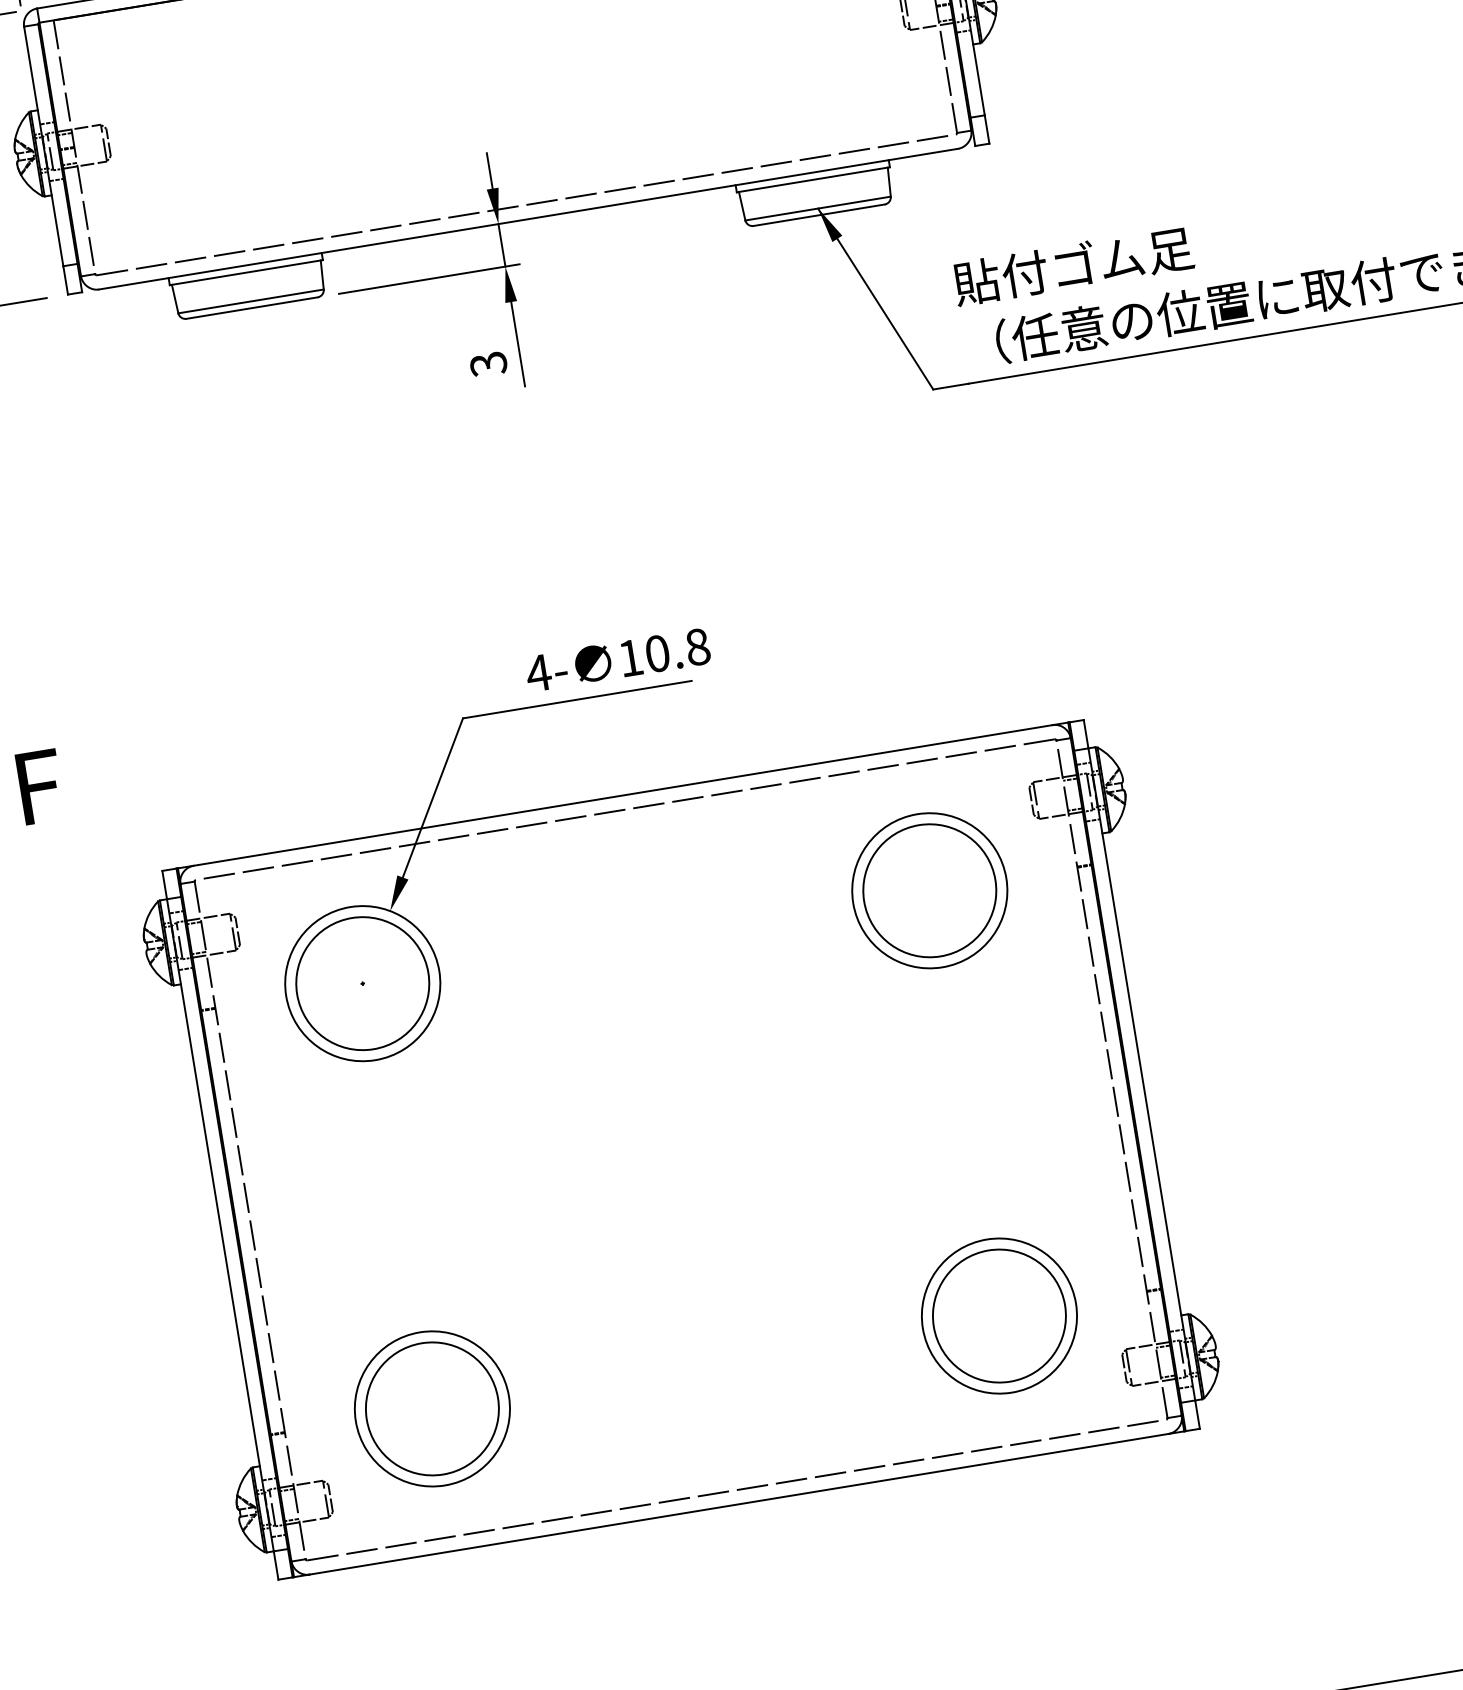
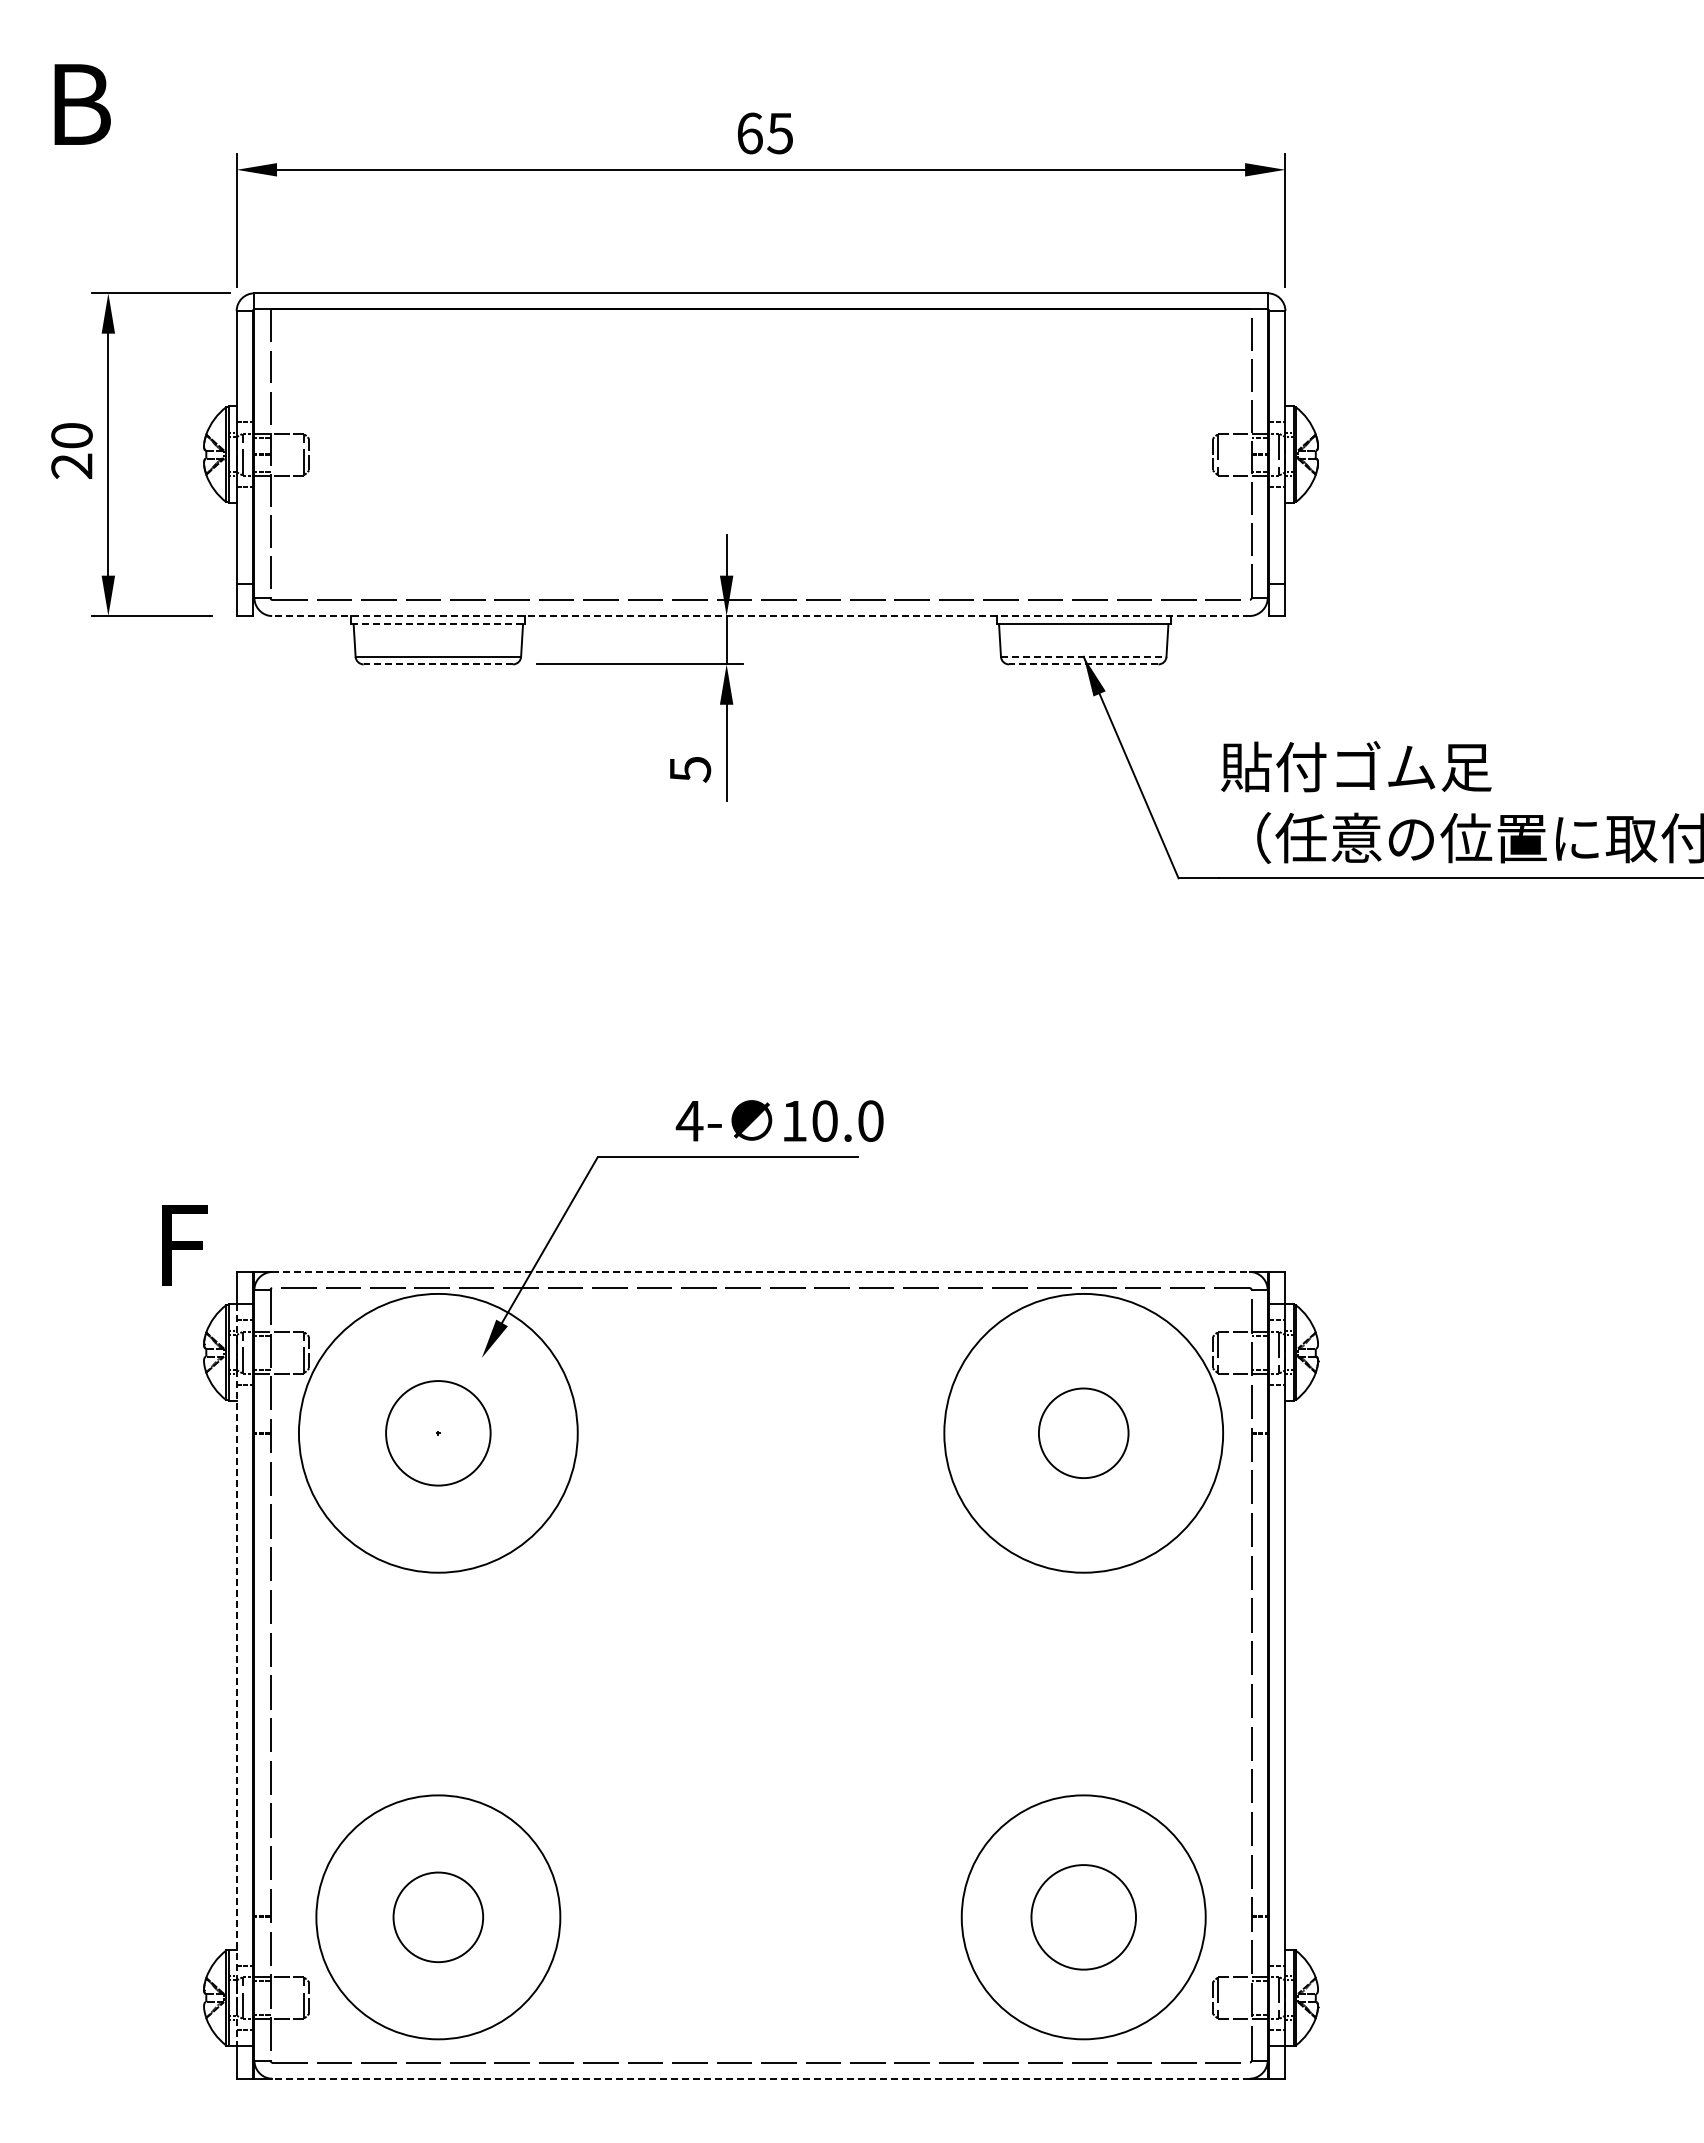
line: (817, 208) -> (1083, 656), solid -> dashed
line: (818, 215) -> (1083, 664), solid -> dashed
line: (529, 219) -> (761, 616), solid -> dashed
line: (246, 273) -> (438, 624), solid -> dashed
line: (252, 308) -> (438, 664), solid -> dashed
text: (487, 364) -> (689, 769), 3 -> 5
text: (697, 646) -> (870, 1120), 10.8 -> 10.0
text: (40, 786) -> (184, 1245), moved
line: (623, 794) -> (761, 1271), solid -> dashed
circle: (929, 890) -> (1083, 1433), size x0.6
circle: (929, 890) -> (1083, 1433), size x1.6
circle: (362, 983) -> (438, 1433), size x0.7
circle: (362, 983) -> (438, 1433), size x1.6
line: (220, 1225) -> (236, 1675), solid -> dashed
circle: (999, 1316) -> (1083, 1917), size x0.7
circle: (999, 1316) -> (1083, 1917), size x1.4
circle: (432, 1409) -> (438, 1917), size x0.6
circle: (432, 1409) -> (438, 1917), size x1.4
line: (739, 1504) -> (761, 2078), solid -> dashed

